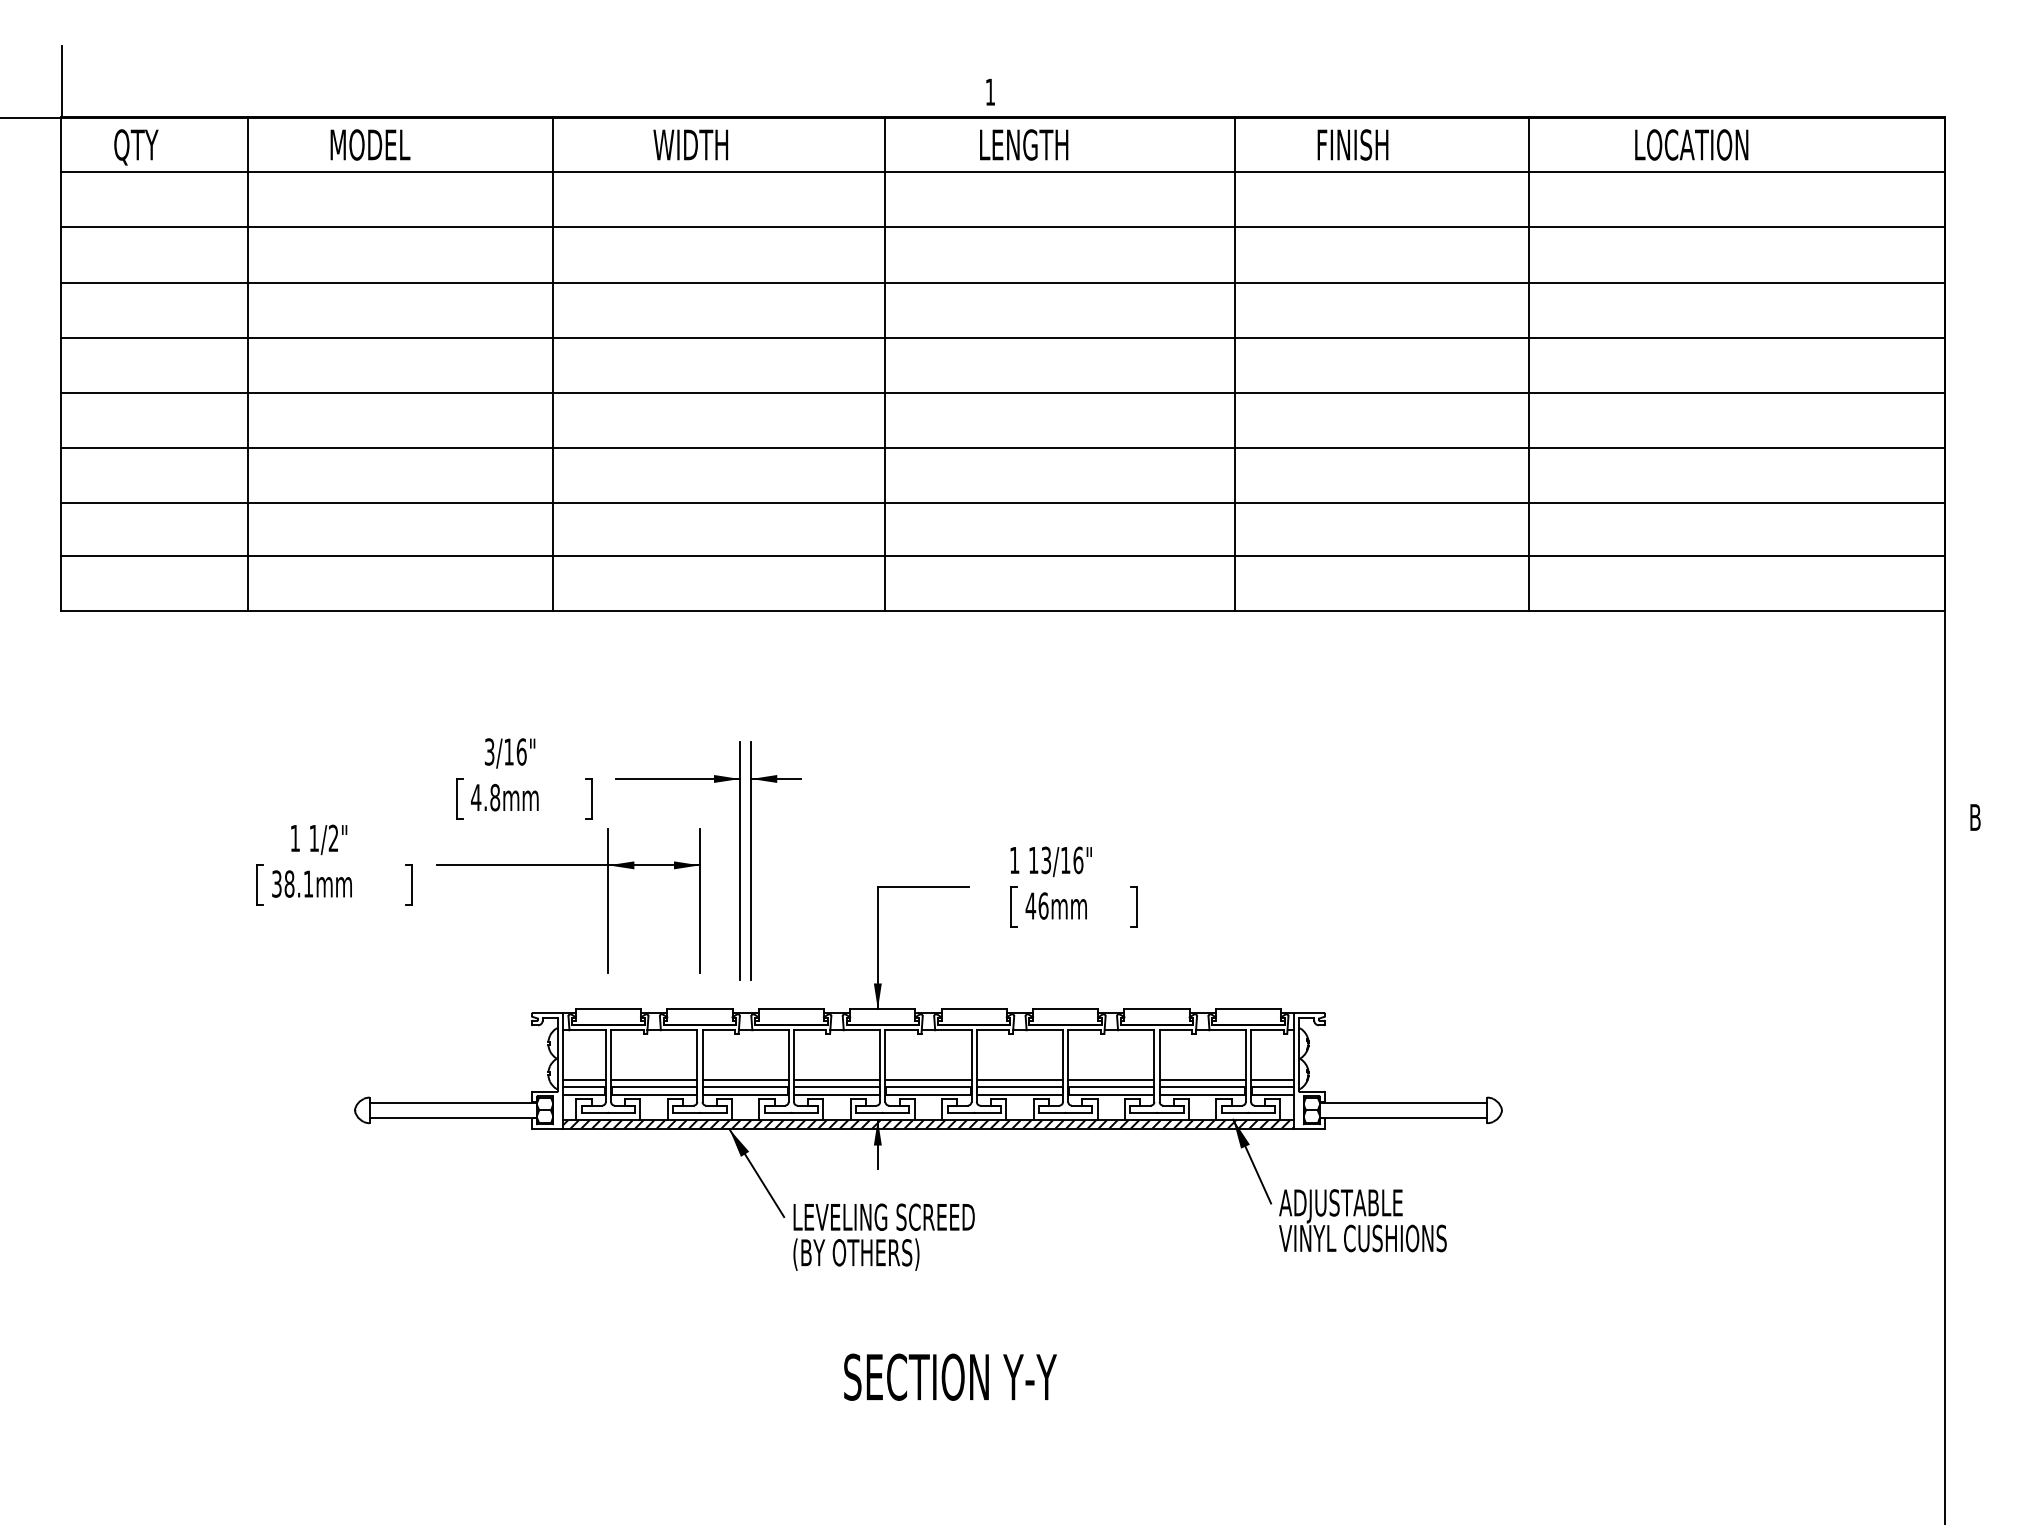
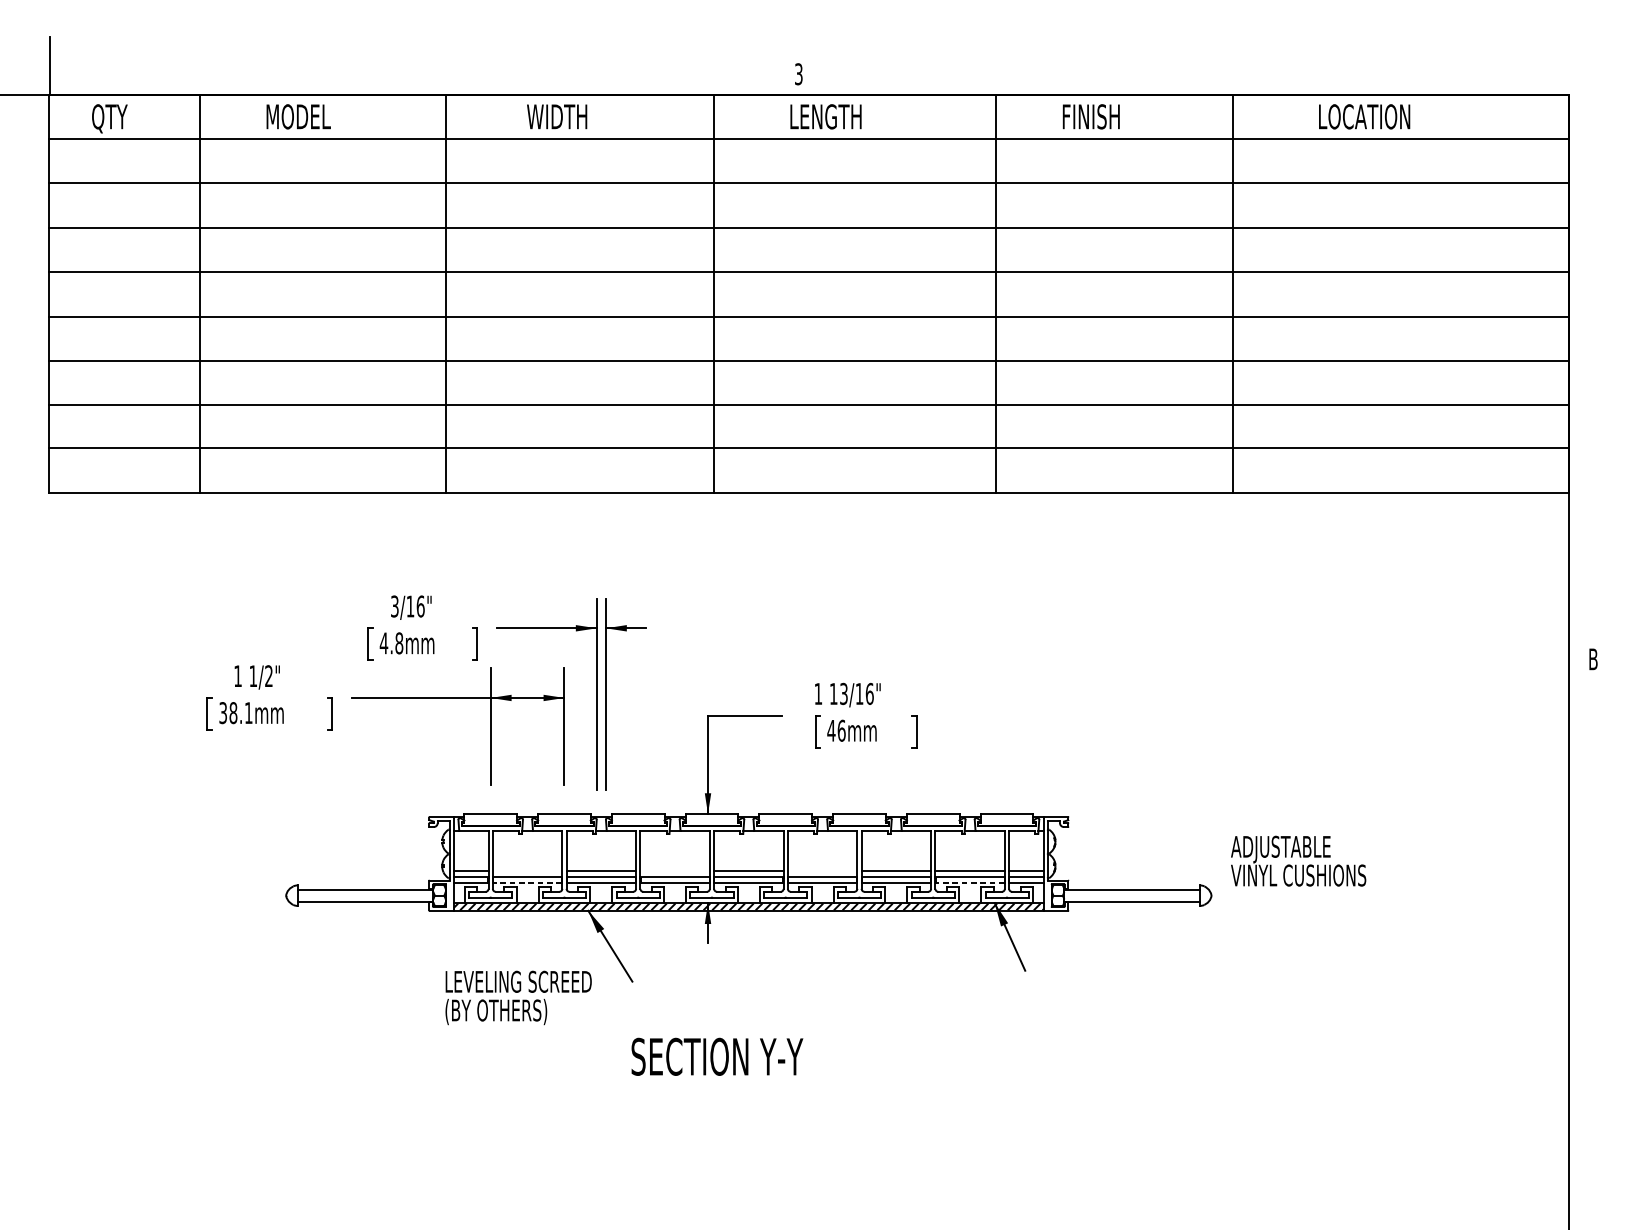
text: (990, 91) -> (798, 73), 1 -> 3
line: (654, 1079) -> (527, 870), removed
line: (836, 1079) -> (674, 870), removed
line: (1019, 1079) -> (822, 870), removed
line: (654, 1094) -> (527, 882), solid -> dashed
line: (1202, 1094) -> (969, 882), solid -> dashed
text: (1362, 1220) -> (1298, 861), moved
text: (883, 1236) -> (518, 997), moved
text: (950, 1376) -> (717, 1056), moved

